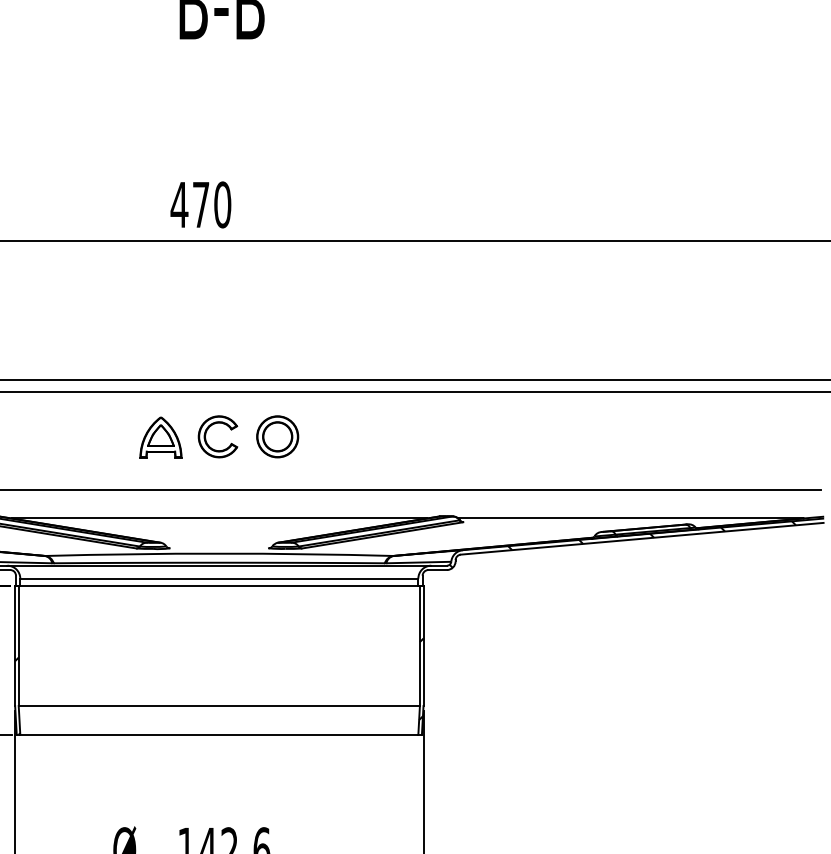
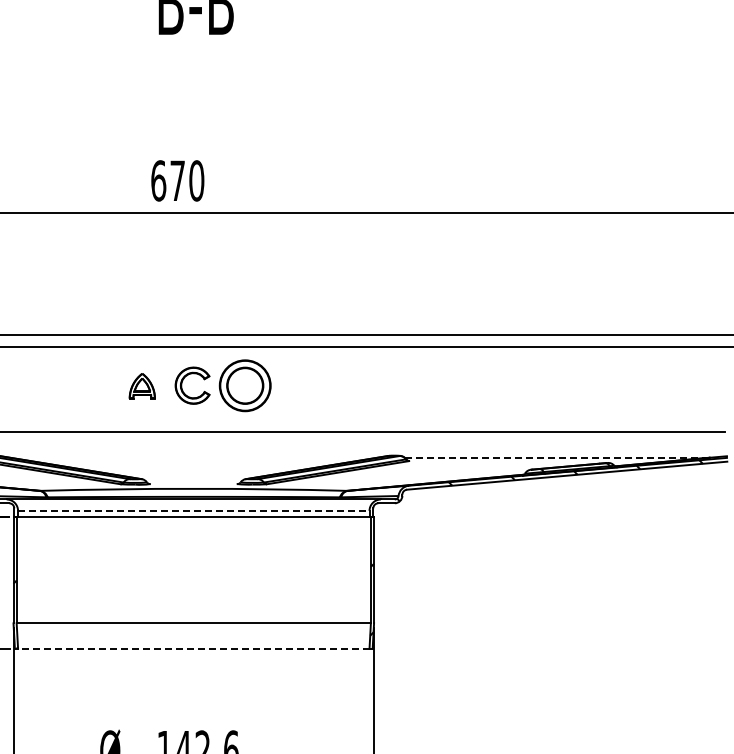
text: (179, 204) -> (158, 180), 470 -> 670
part: (161, 436) -> (142, 385), size x0.7
part: (277, 436) -> (245, 385), size x1.4
line: (218, 518) -> (193, 457), removed
line: (631, 518) -> (557, 457), solid -> dashed
line: (218, 578) -> (193, 510), solid -> dashed
line: (218, 734) -> (193, 648), solid -> dashed

